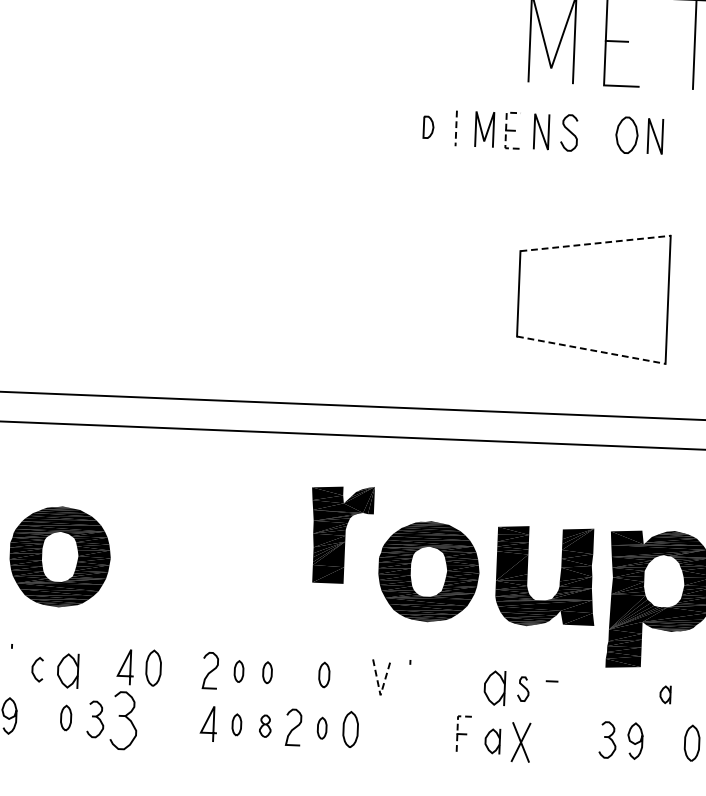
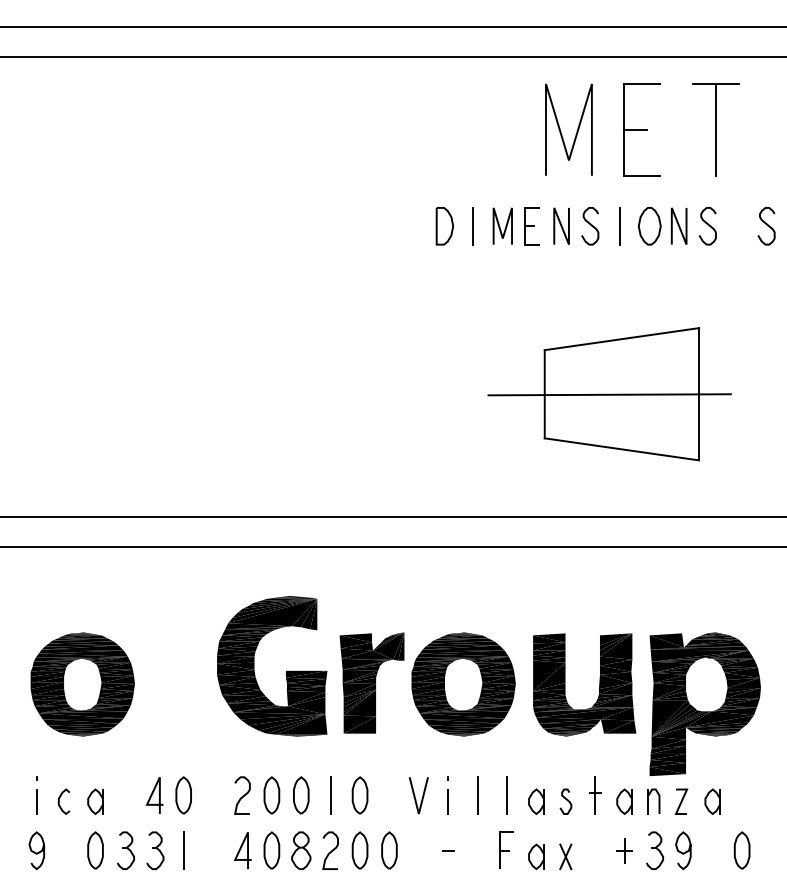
part: (428, 127) -> (444, 226), size x1.67
line: (456, 128) -> (473, 226), dashed -> solid
line: (505, 129) -> (524, 225), dashed -> solid
line: (598, 133) -> (620, 225), added
curve: (682, 136) -> (707, 225), added
line: (595, 243) -> (621, 339), dashed -> solid
line: (581, 296) -> (609, 394), added
line: (590, 350) -> (621, 449), dashed -> solid
part: (341, 534) -> (371, 682), moved
part: (258, 551) -> (286, 670), added
line: (10, 668) -> (36, 801), added
part: (67, 670) -> (95, 801), size x0.71
part: (238, 671) -> (271, 795), size x1.67
part: (267, 672) -> (301, 795), size x1.67
line: (295, 673) -> (330, 795), added
part: (323, 675) -> (359, 795), size x1.43
line: (438, 679) -> (477, 795), added
line: (467, 680) -> (507, 795), added
line: (409, 684) -> (448, 801), added
line: (552, 684) -> (595, 795), added
part: (494, 687) -> (536, 801), size x0.71
part: (580, 691) -> (624, 801), added
part: (608, 692) -> (653, 801), added
line: (635, 693) -> (681, 801), added
part: (665, 694) -> (712, 801), size x1.43
line: (380, 695) -> (418, 814), dashed -> solid
part: (66, 718) -> (95, 850), size x1.43
part: (124, 720) -> (155, 850), size x0.62
line: (151, 721) -> (183, 850), added
part: (236, 724) -> (271, 850), size x1.67
part: (265, 726) -> (301, 850), size x1.67
line: (457, 726) -> (499, 842), dashed -> solid
part: (321, 728) -> (359, 850), size x1.67
line: (407, 731) -> (448, 850), added
part: (578, 738) -> (624, 850), added
part: (520, 742) -> (565, 856), size x0.62

